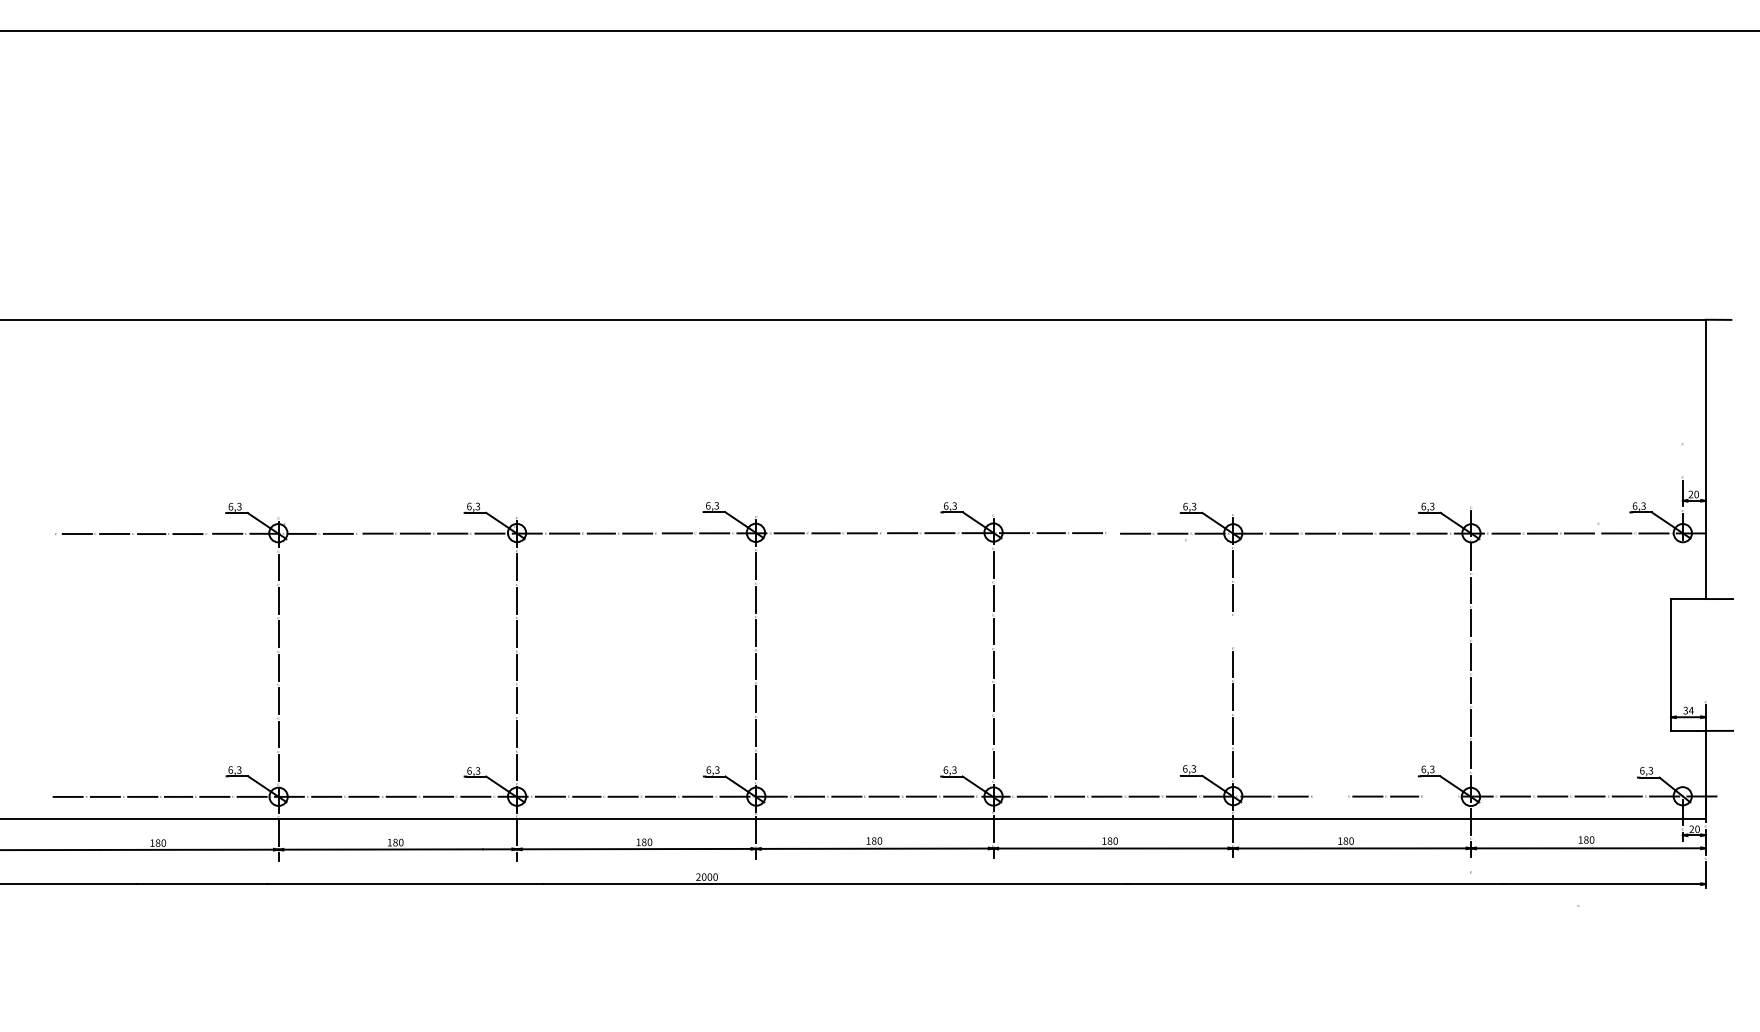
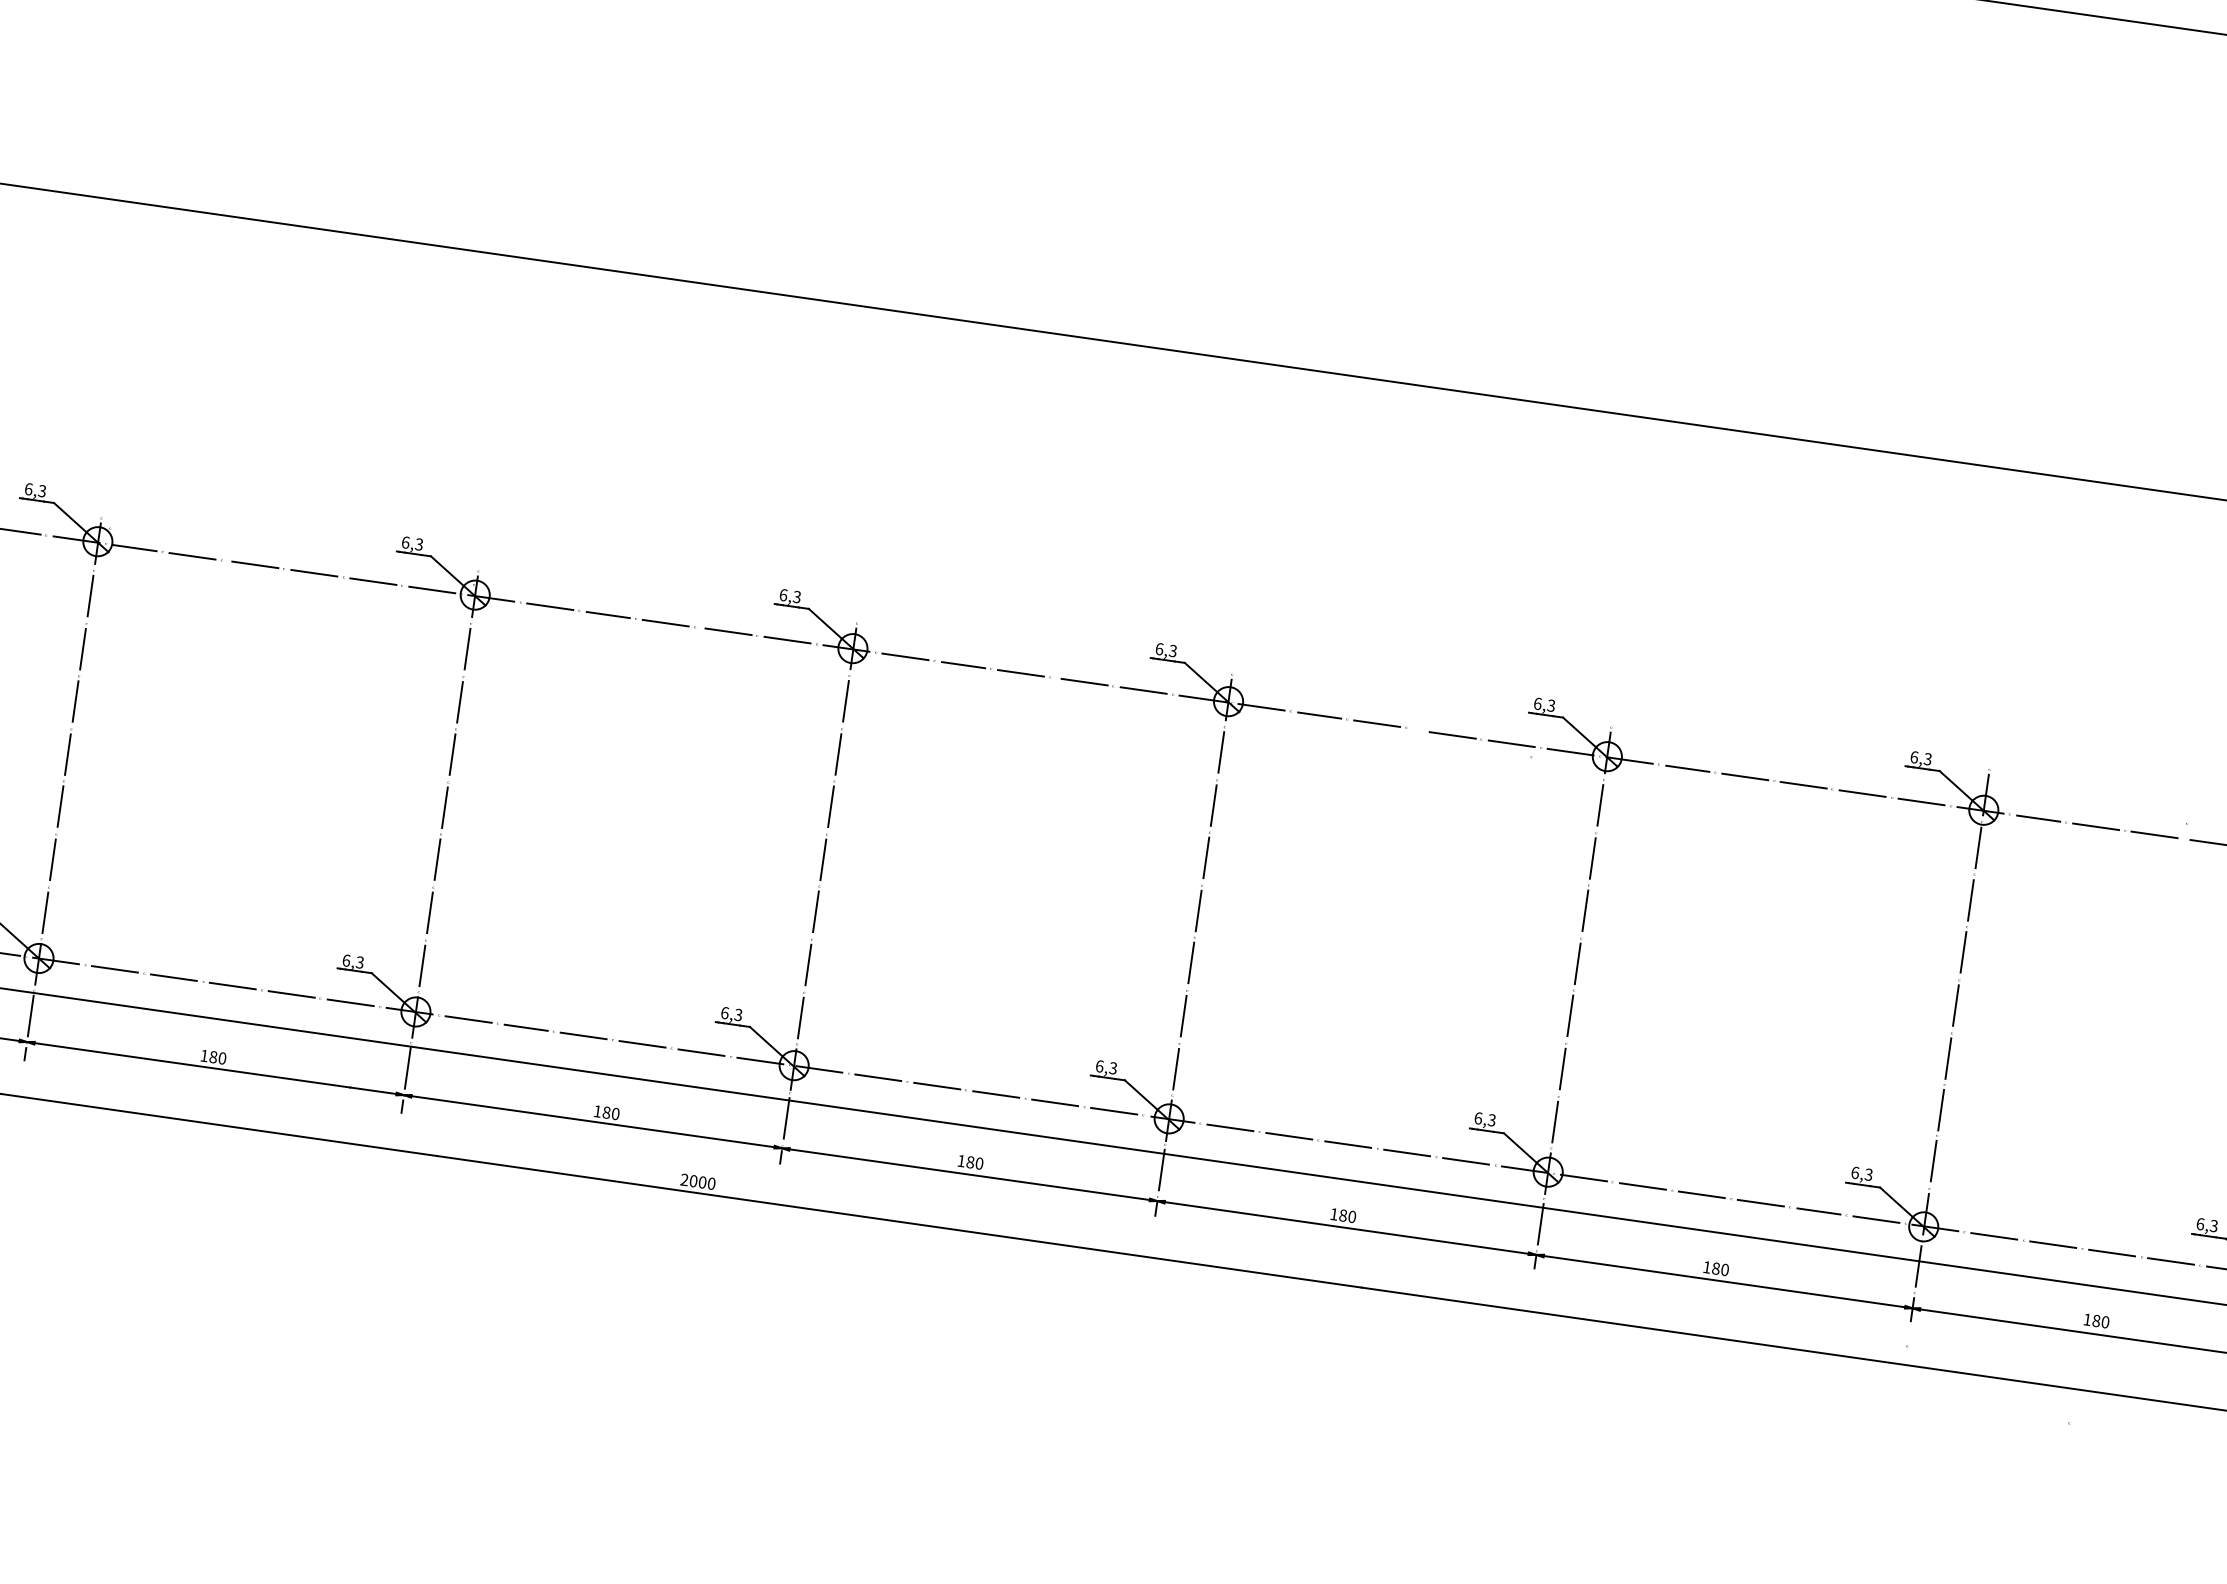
line: (1233, 630) -> (1585, 910), added
line: (1330, 796) -> (1701, 1194), added
line: (1440, 796) -> (1875, 1219), added

